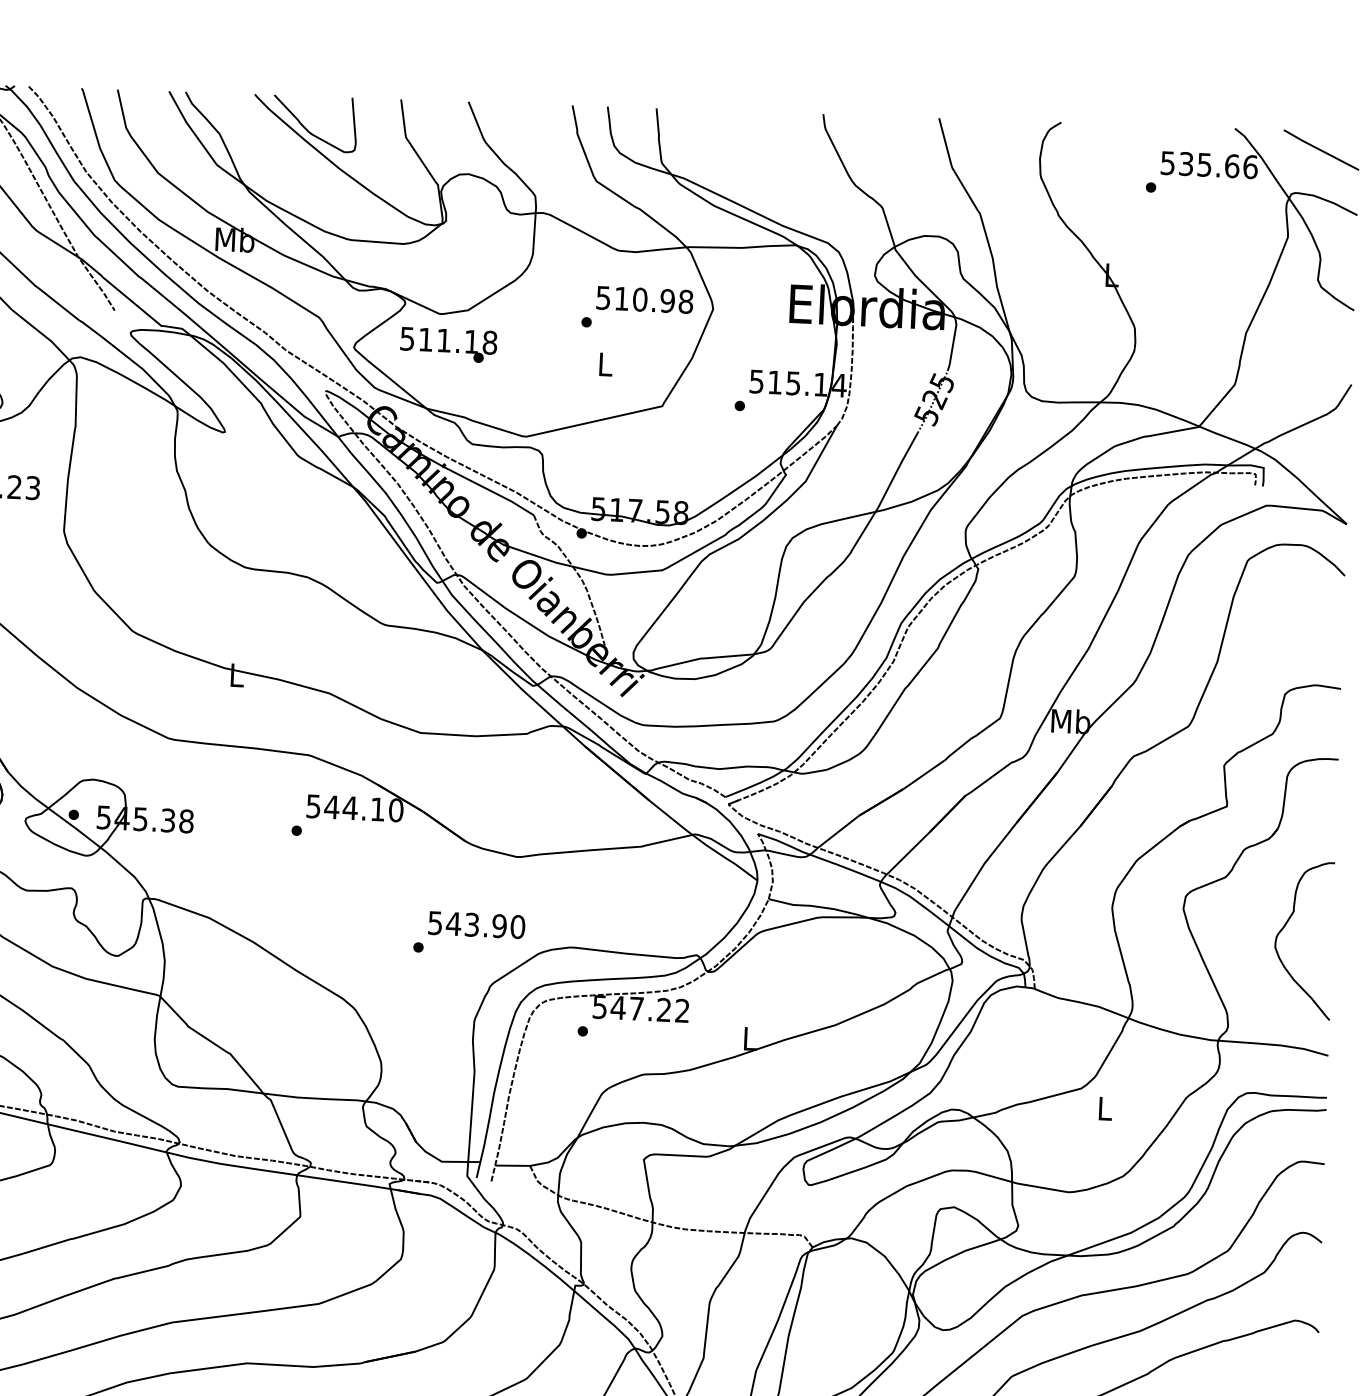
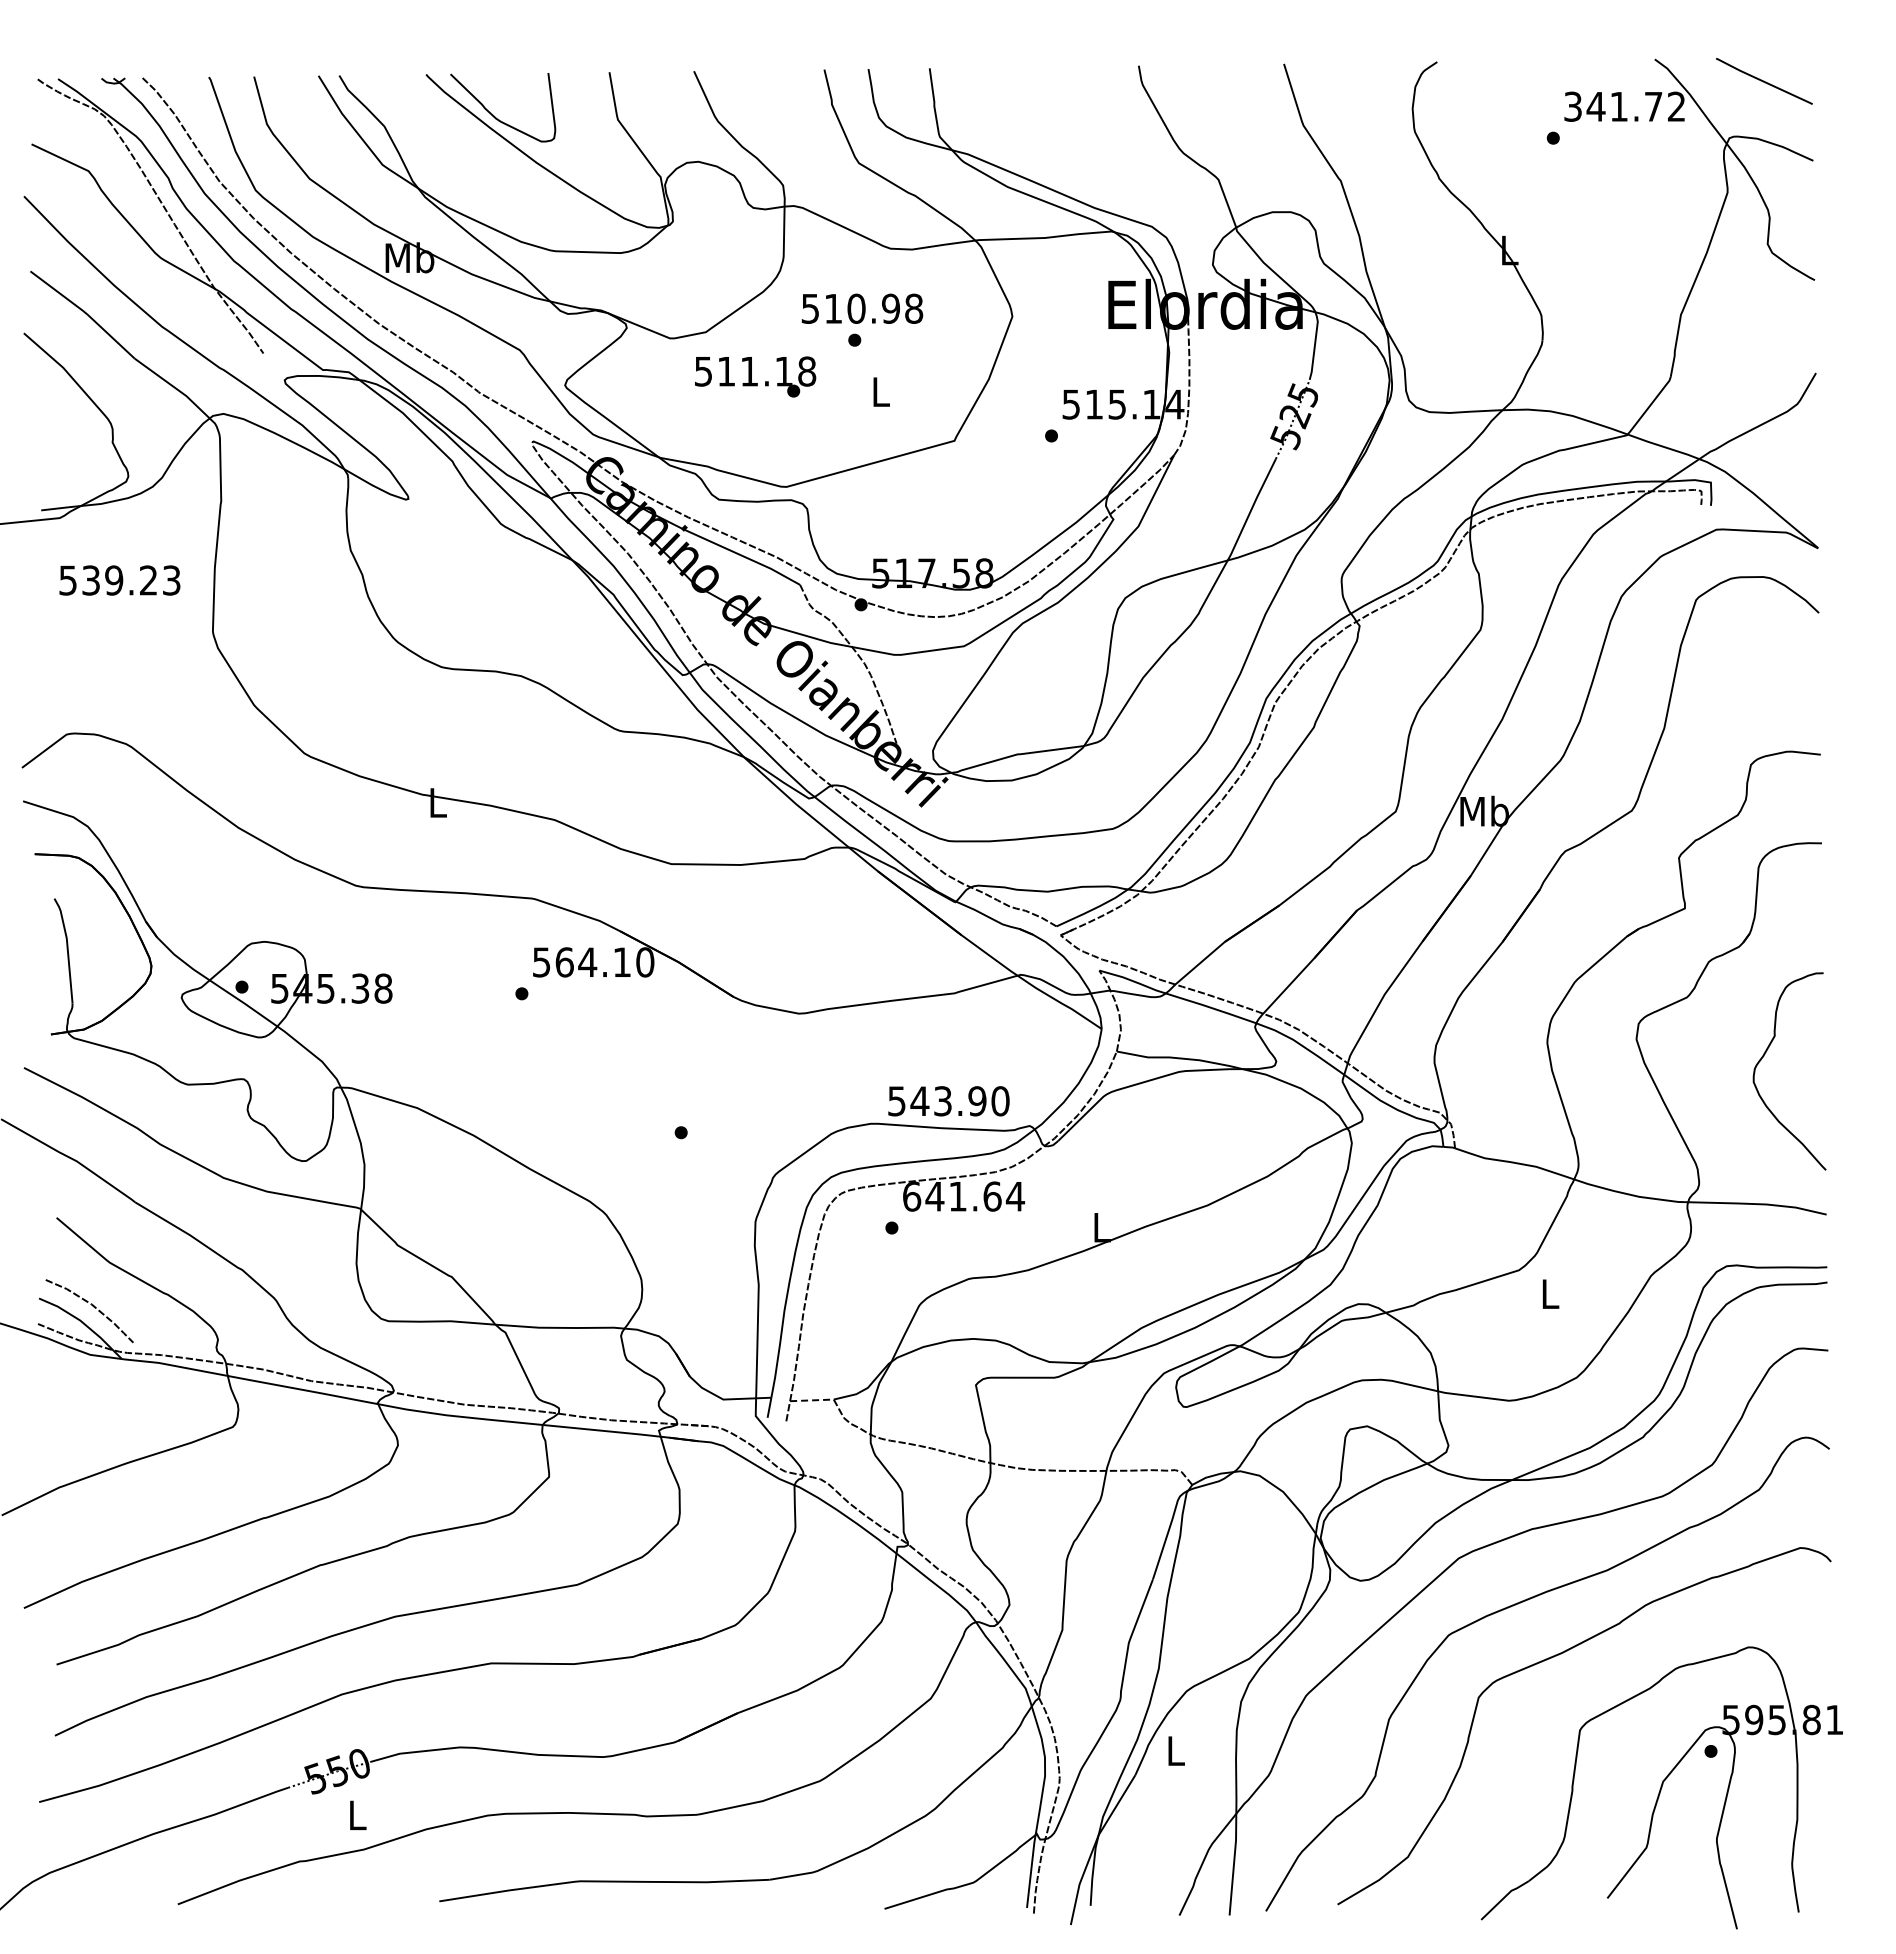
text: (1209, 164) -> (1625, 106), 535.66 -> 341.72
text: (644, 299) -> (862, 308), moved
text: (448, 344) -> (755, 376), moved
text: (331, 807) -> (564, 962), 544.10 -> 564.10
text: (476, 925) -> (948, 1101), moved
text: (641, 1008) -> (964, 1196), 547.22 -> 641.64
line: (512, 1165) -> (811, 1400), solid -> dashed

